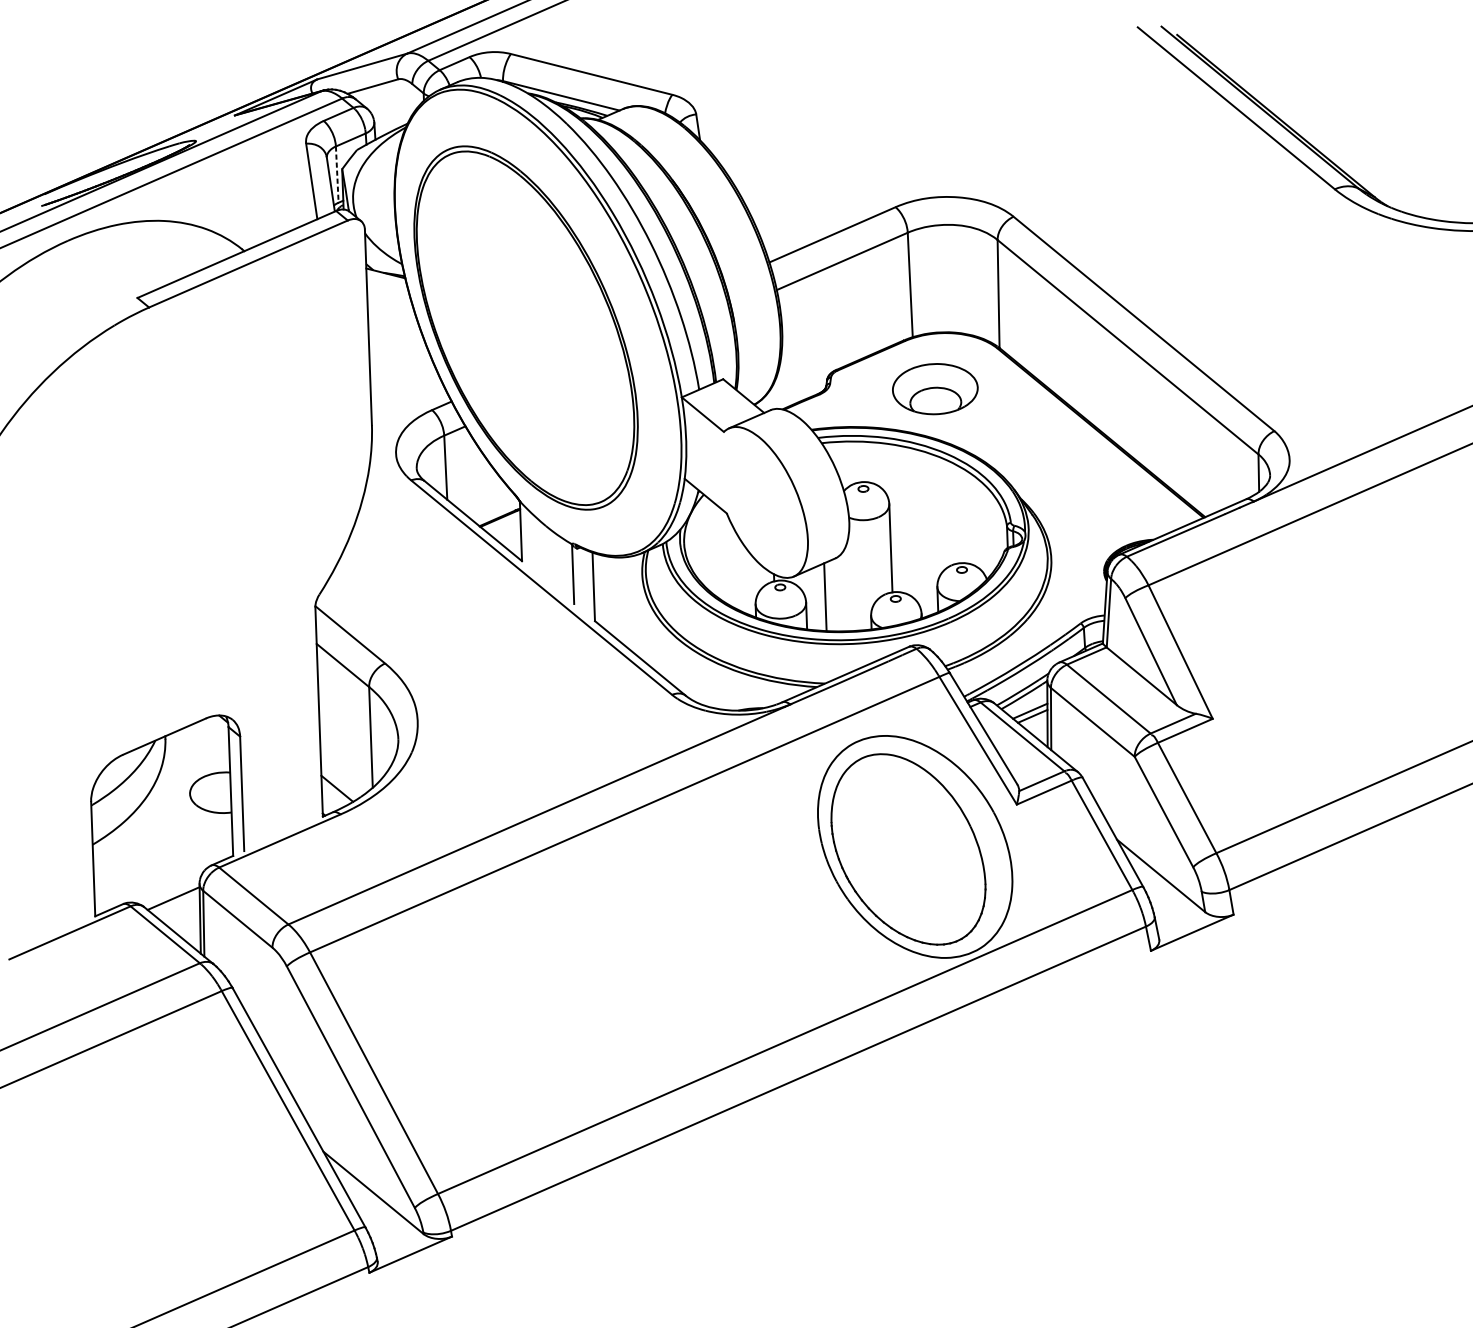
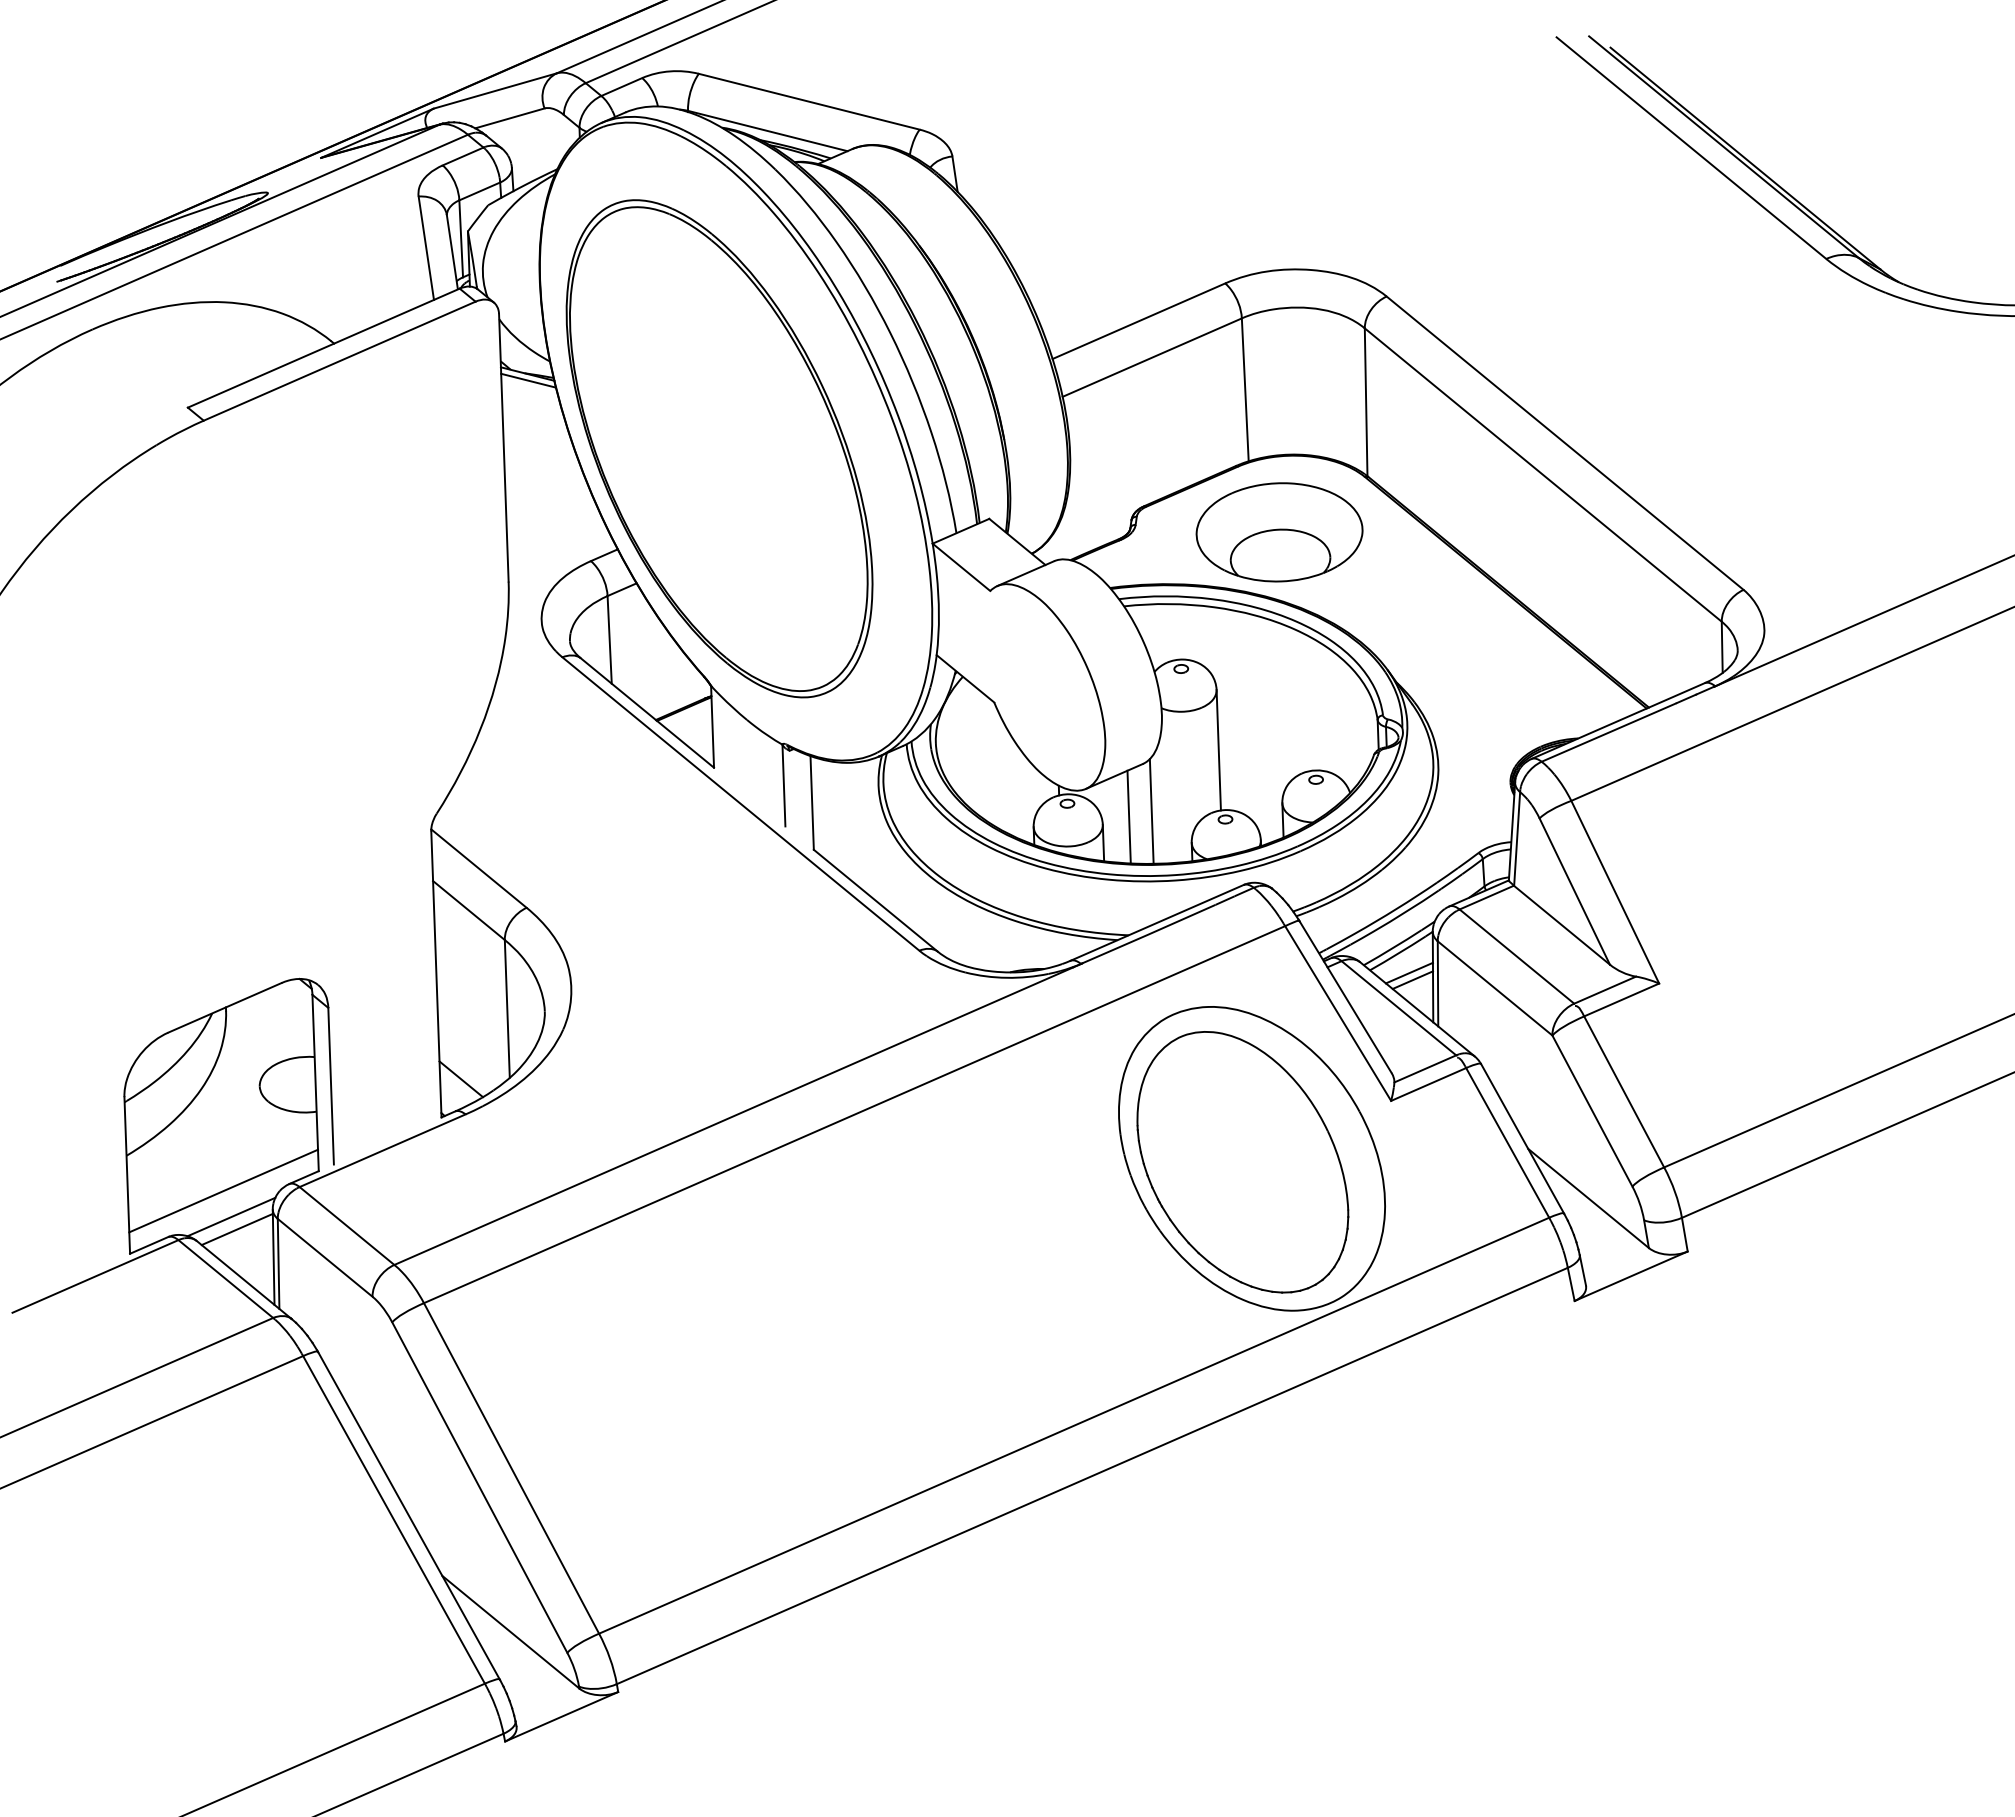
line: (337, 174) -> (461, 238), dashed -> solid
line: (386, 278) -> (528, 380), added
part: (935, 389) -> (1279, 532), size x1.43
line: (841, 593) -> (1151, 811), added
line: (163, 870) -> (223, 1190), added
line: (169, 889) -> (231, 1216), added

